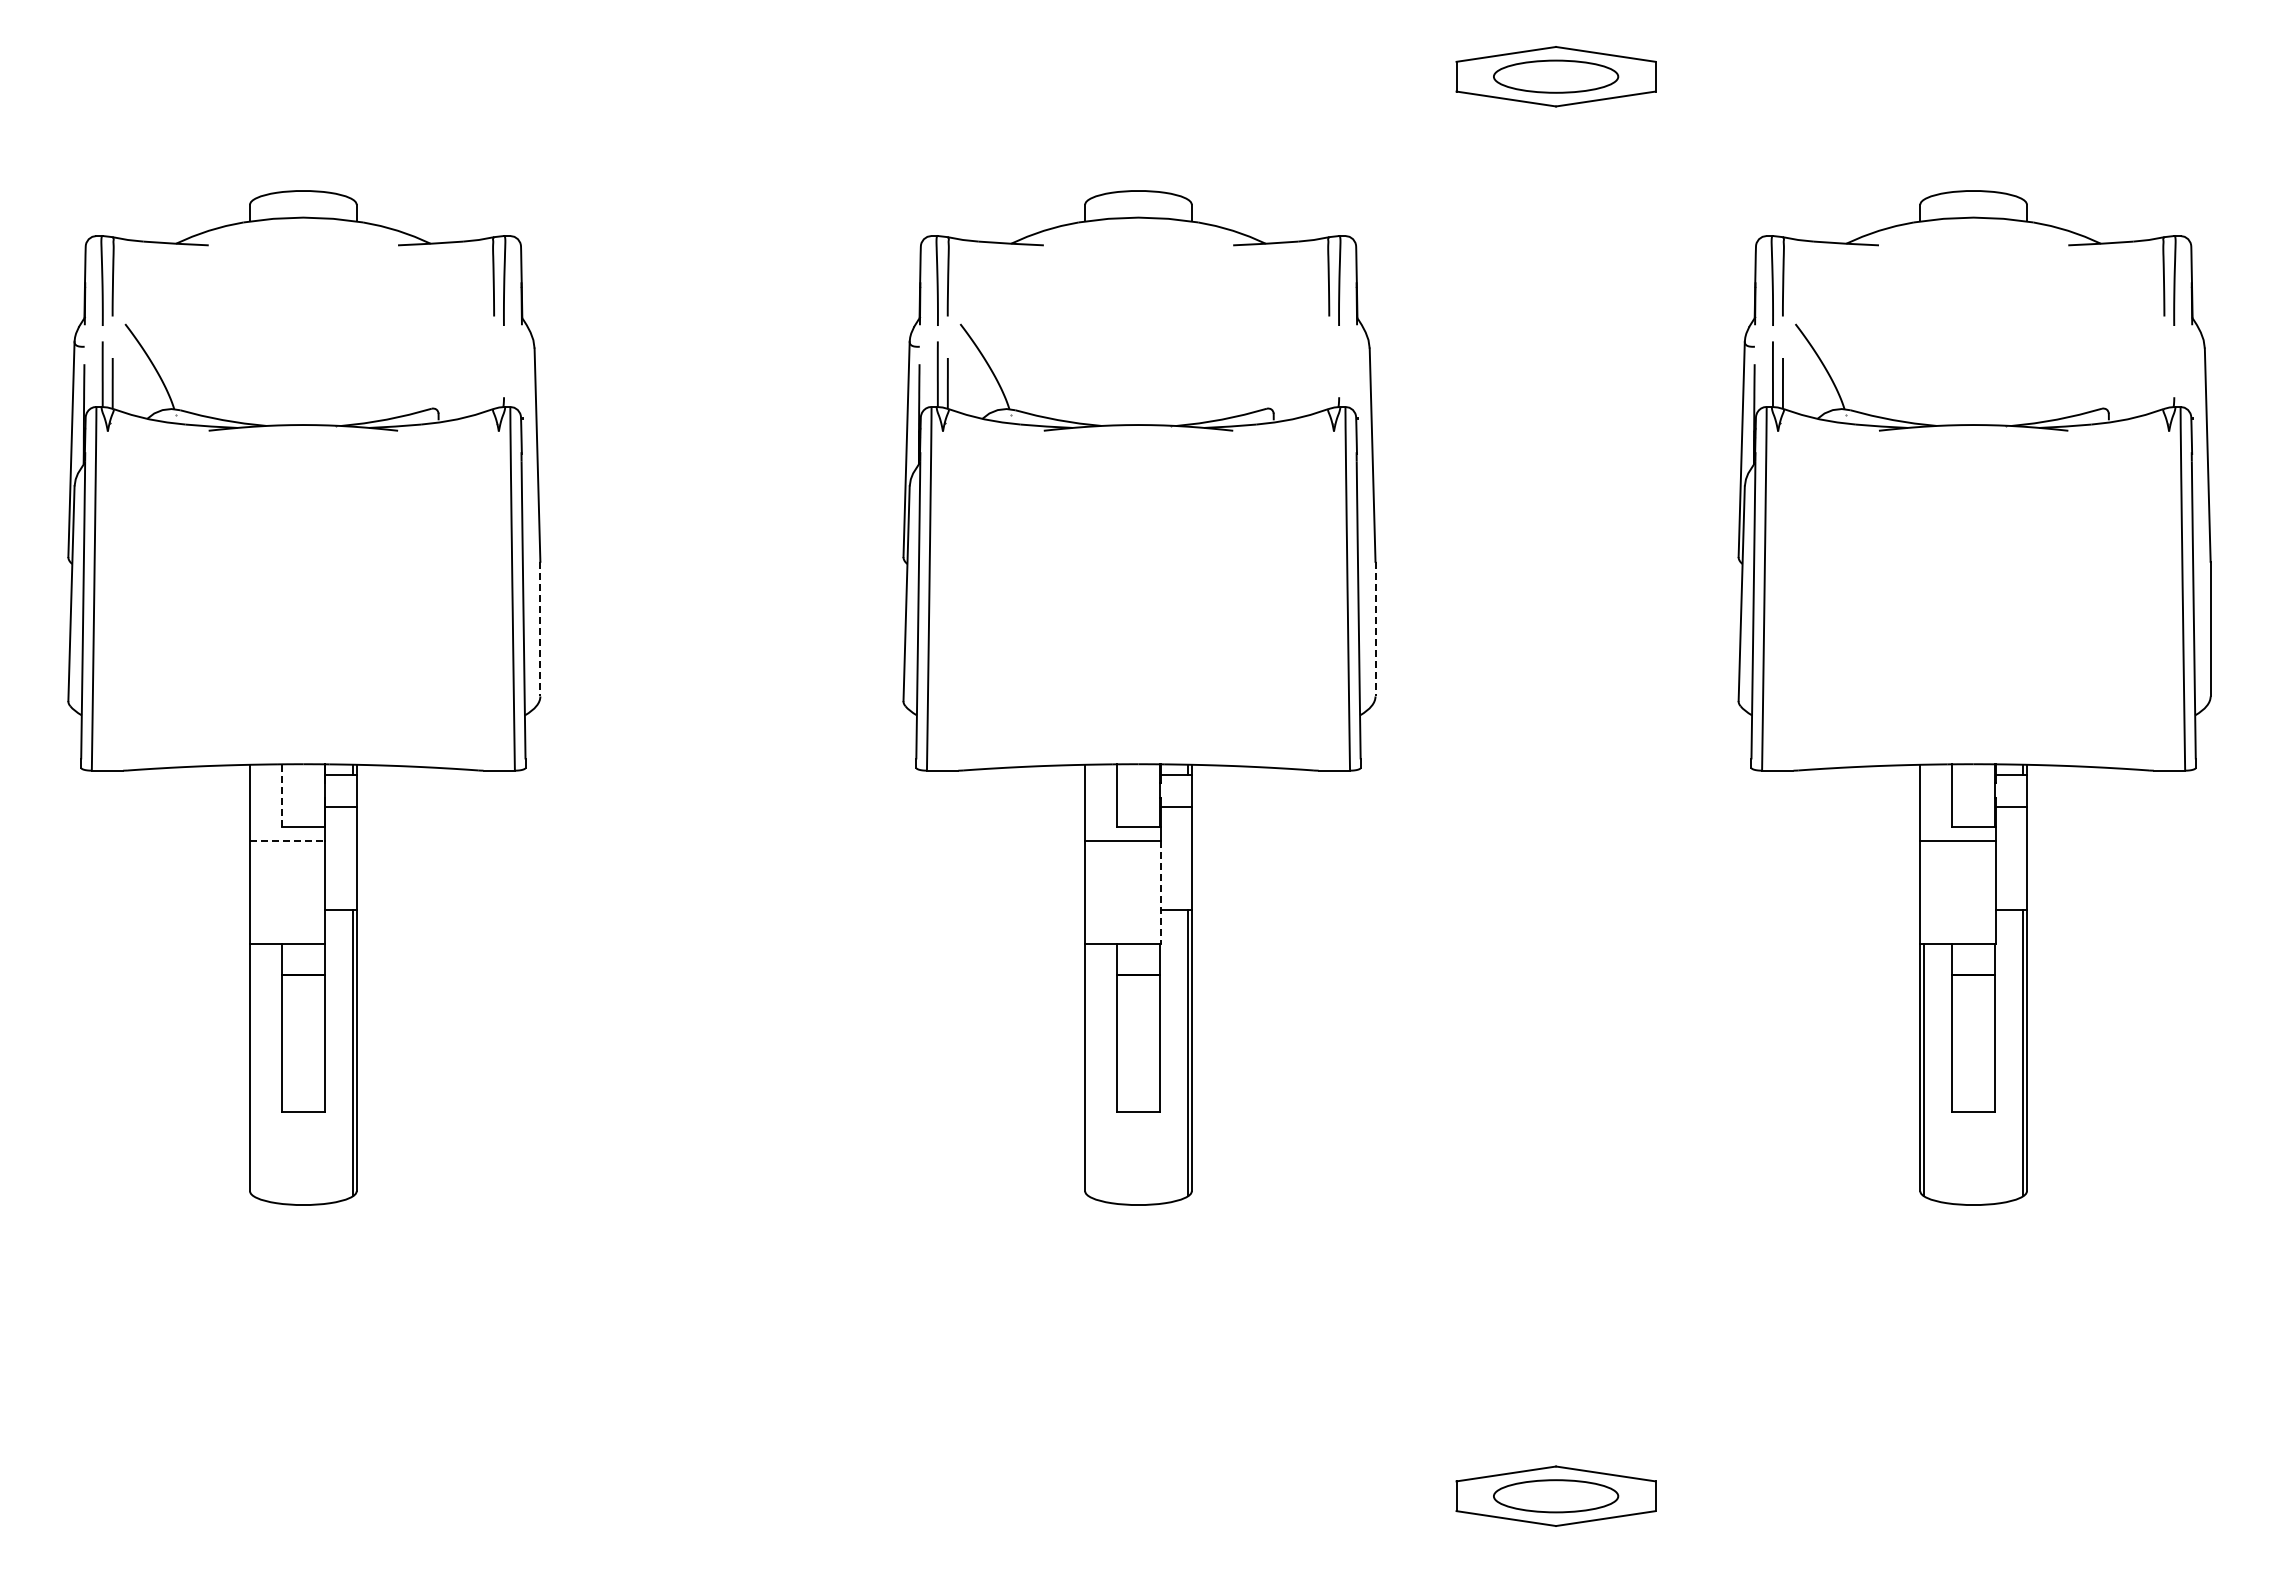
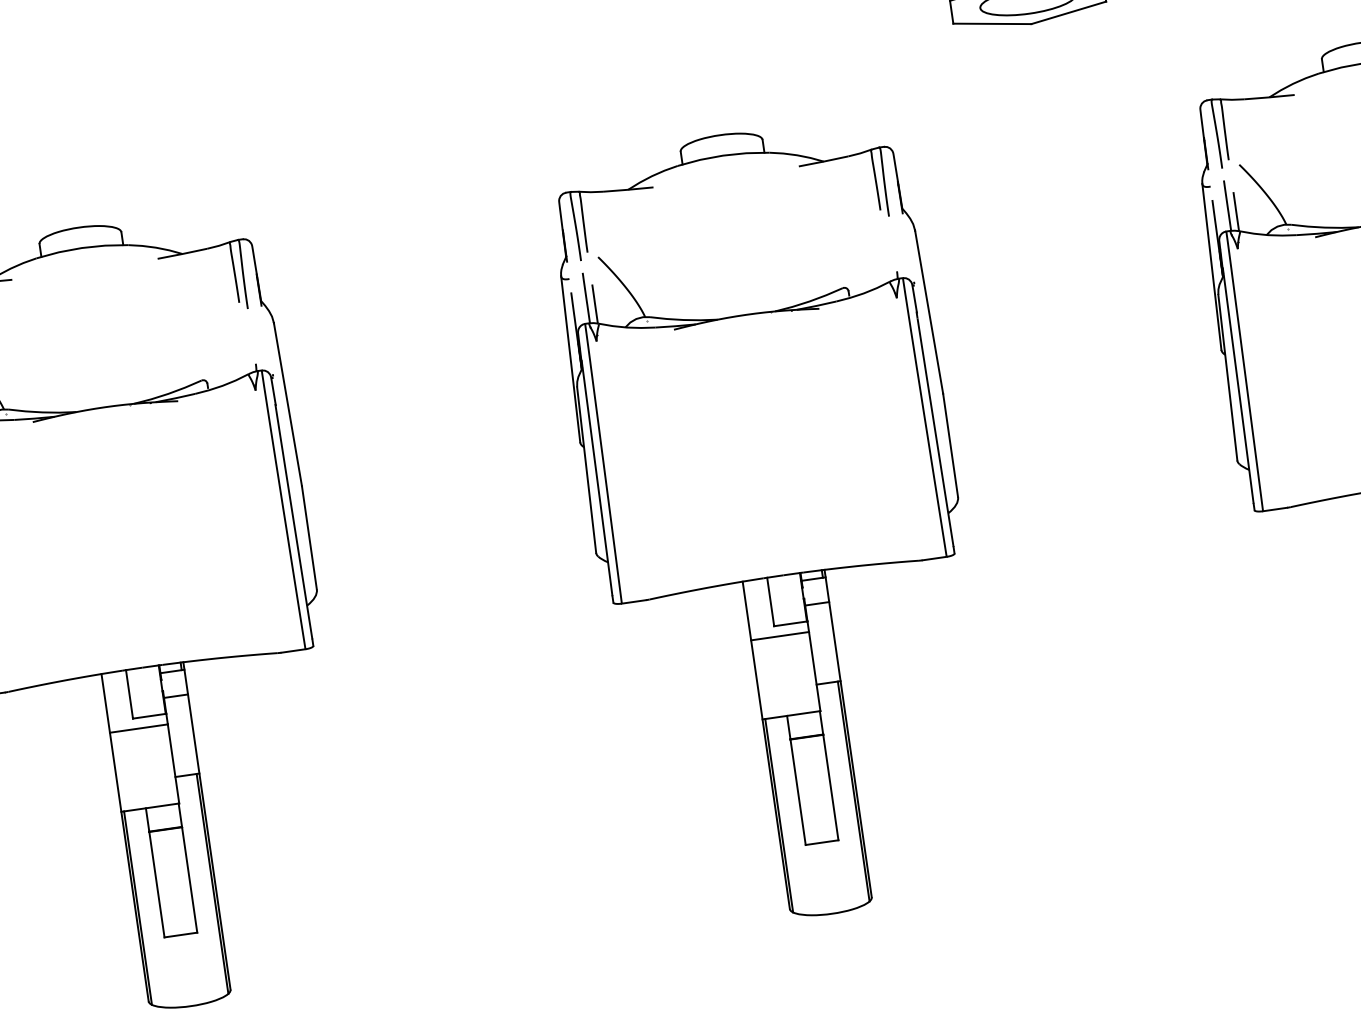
line: (540, 629) -> (309, 538), dashed -> solid
line: (1375, 629) -> (950, 445), dashed -> solid
line: (282, 795) -> (129, 694), dashed -> solid
line: (287, 841) -> (138, 728), dashed -> solid
line: (1160, 892) -> (814, 671), dashed -> solid
line: (253, 1070) -> (137, 908), added
line: (1088, 1070) -> (779, 815), added

